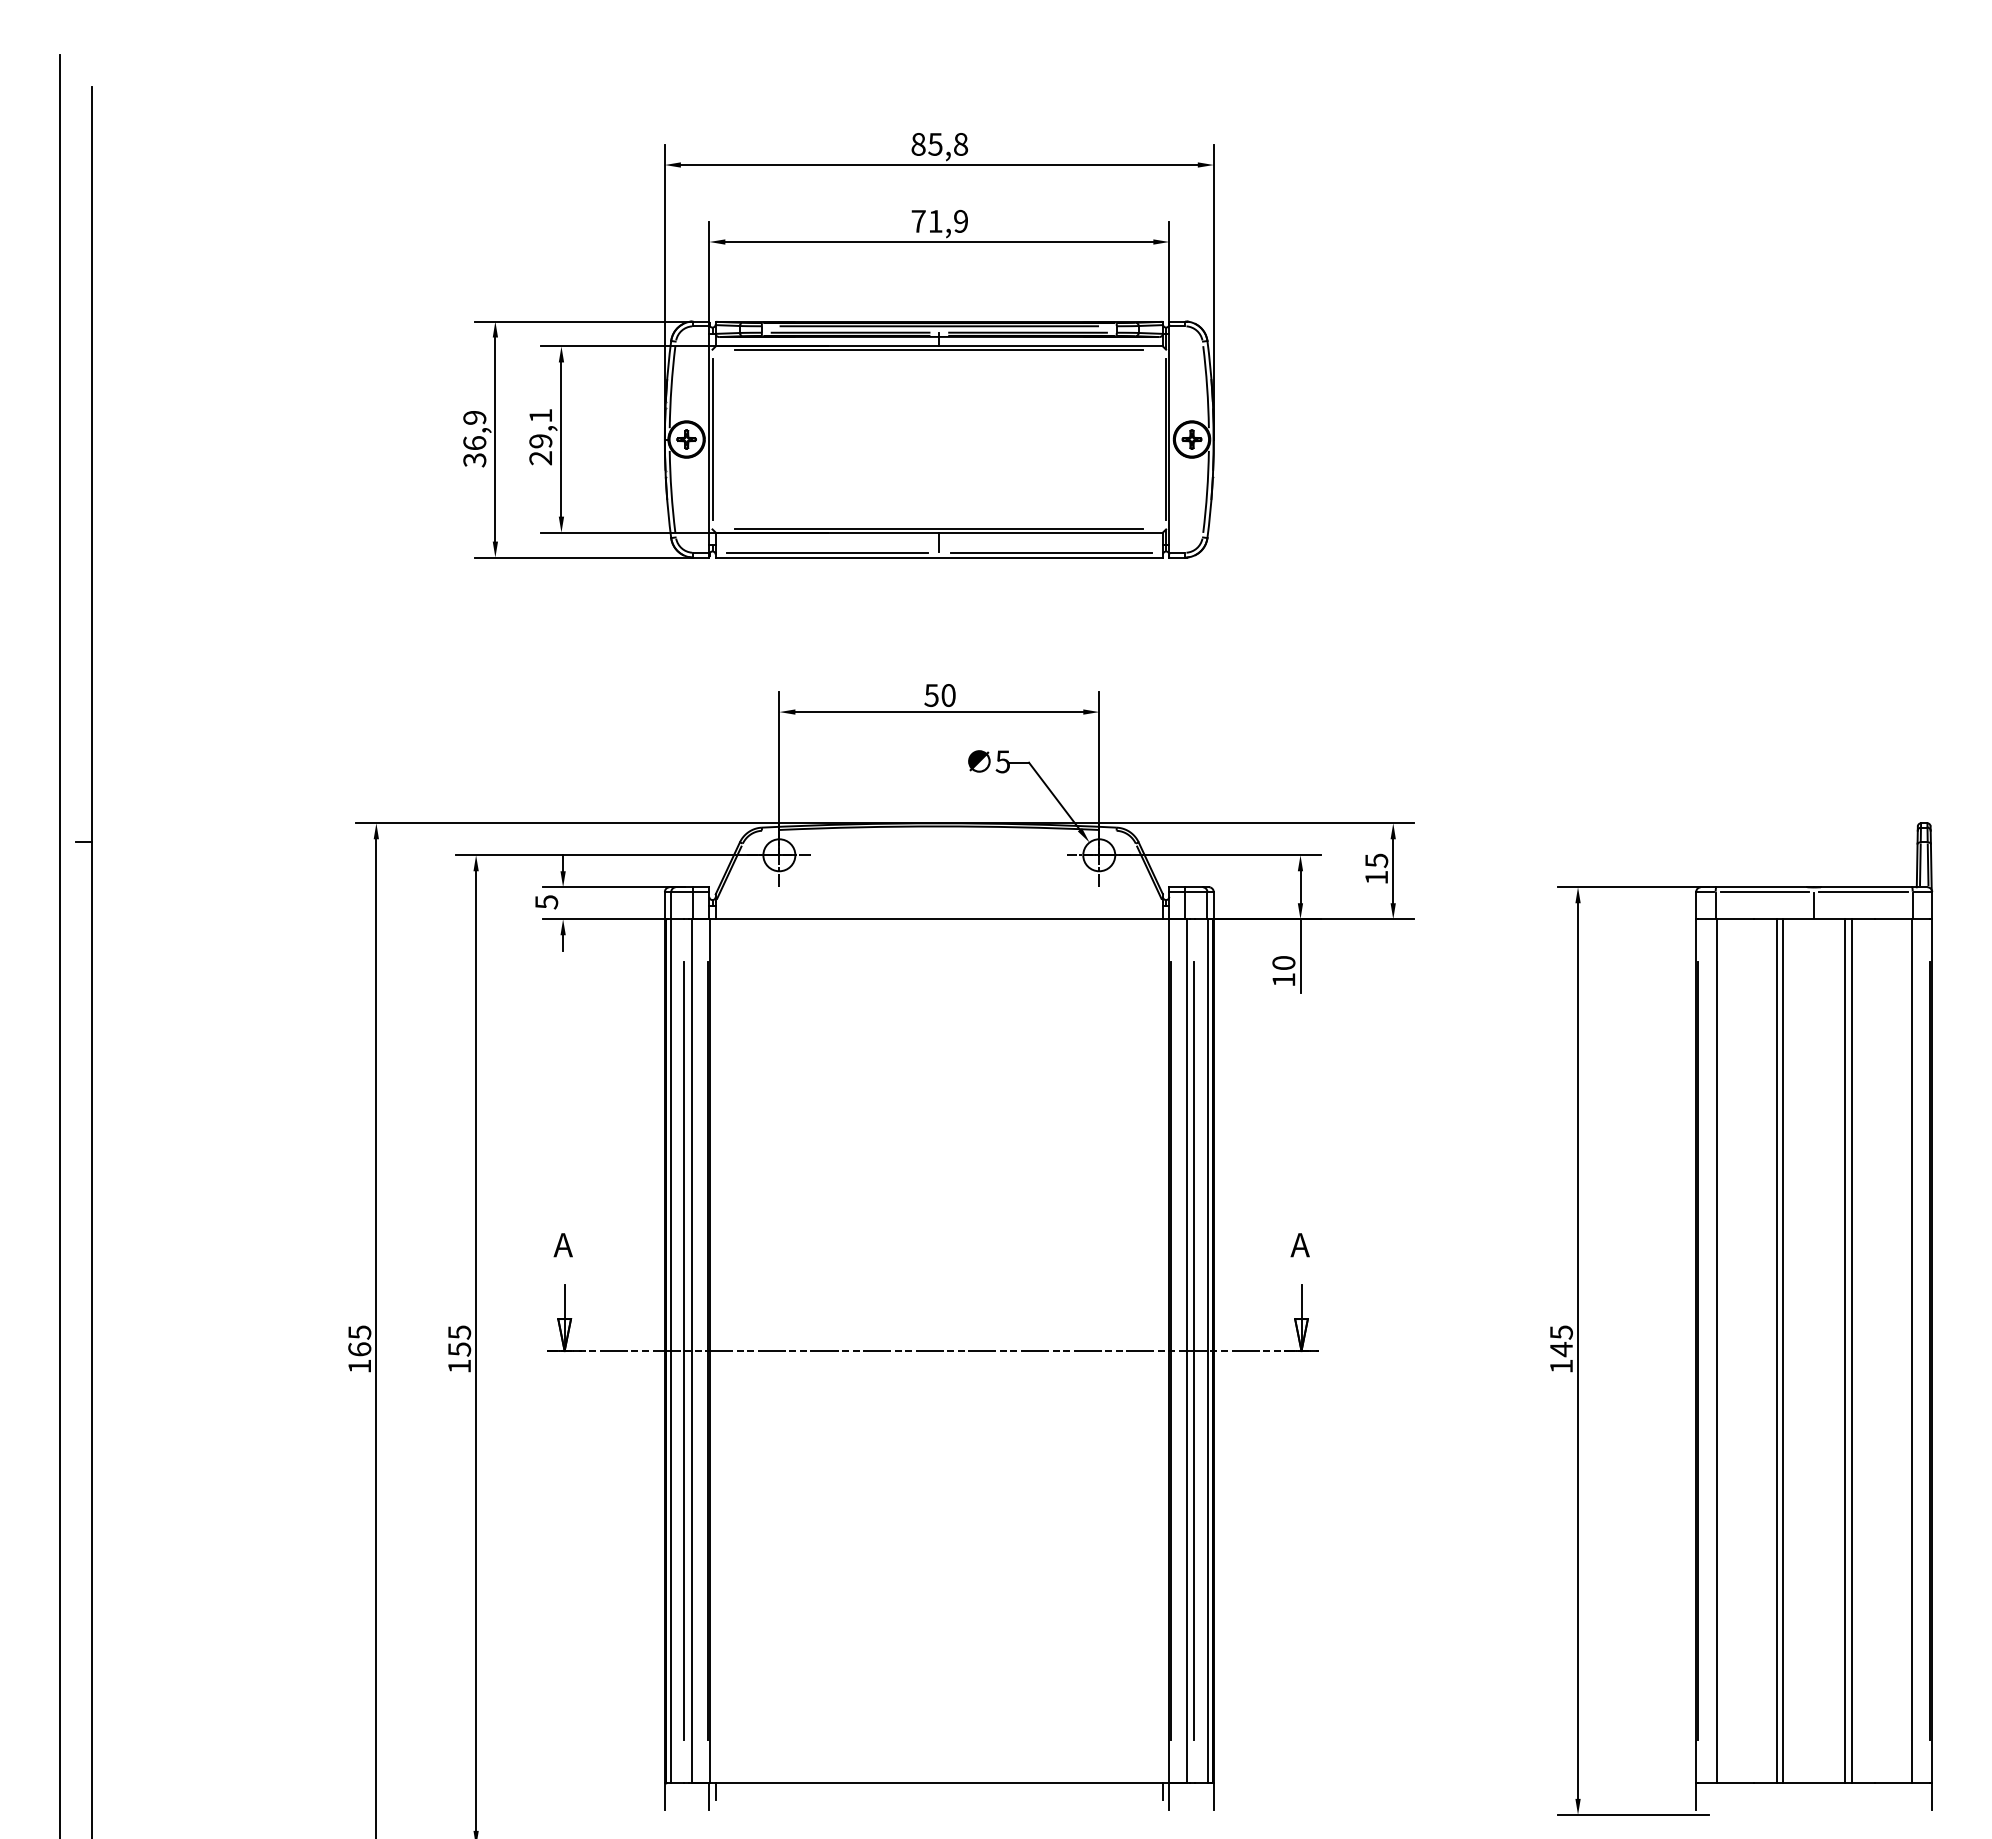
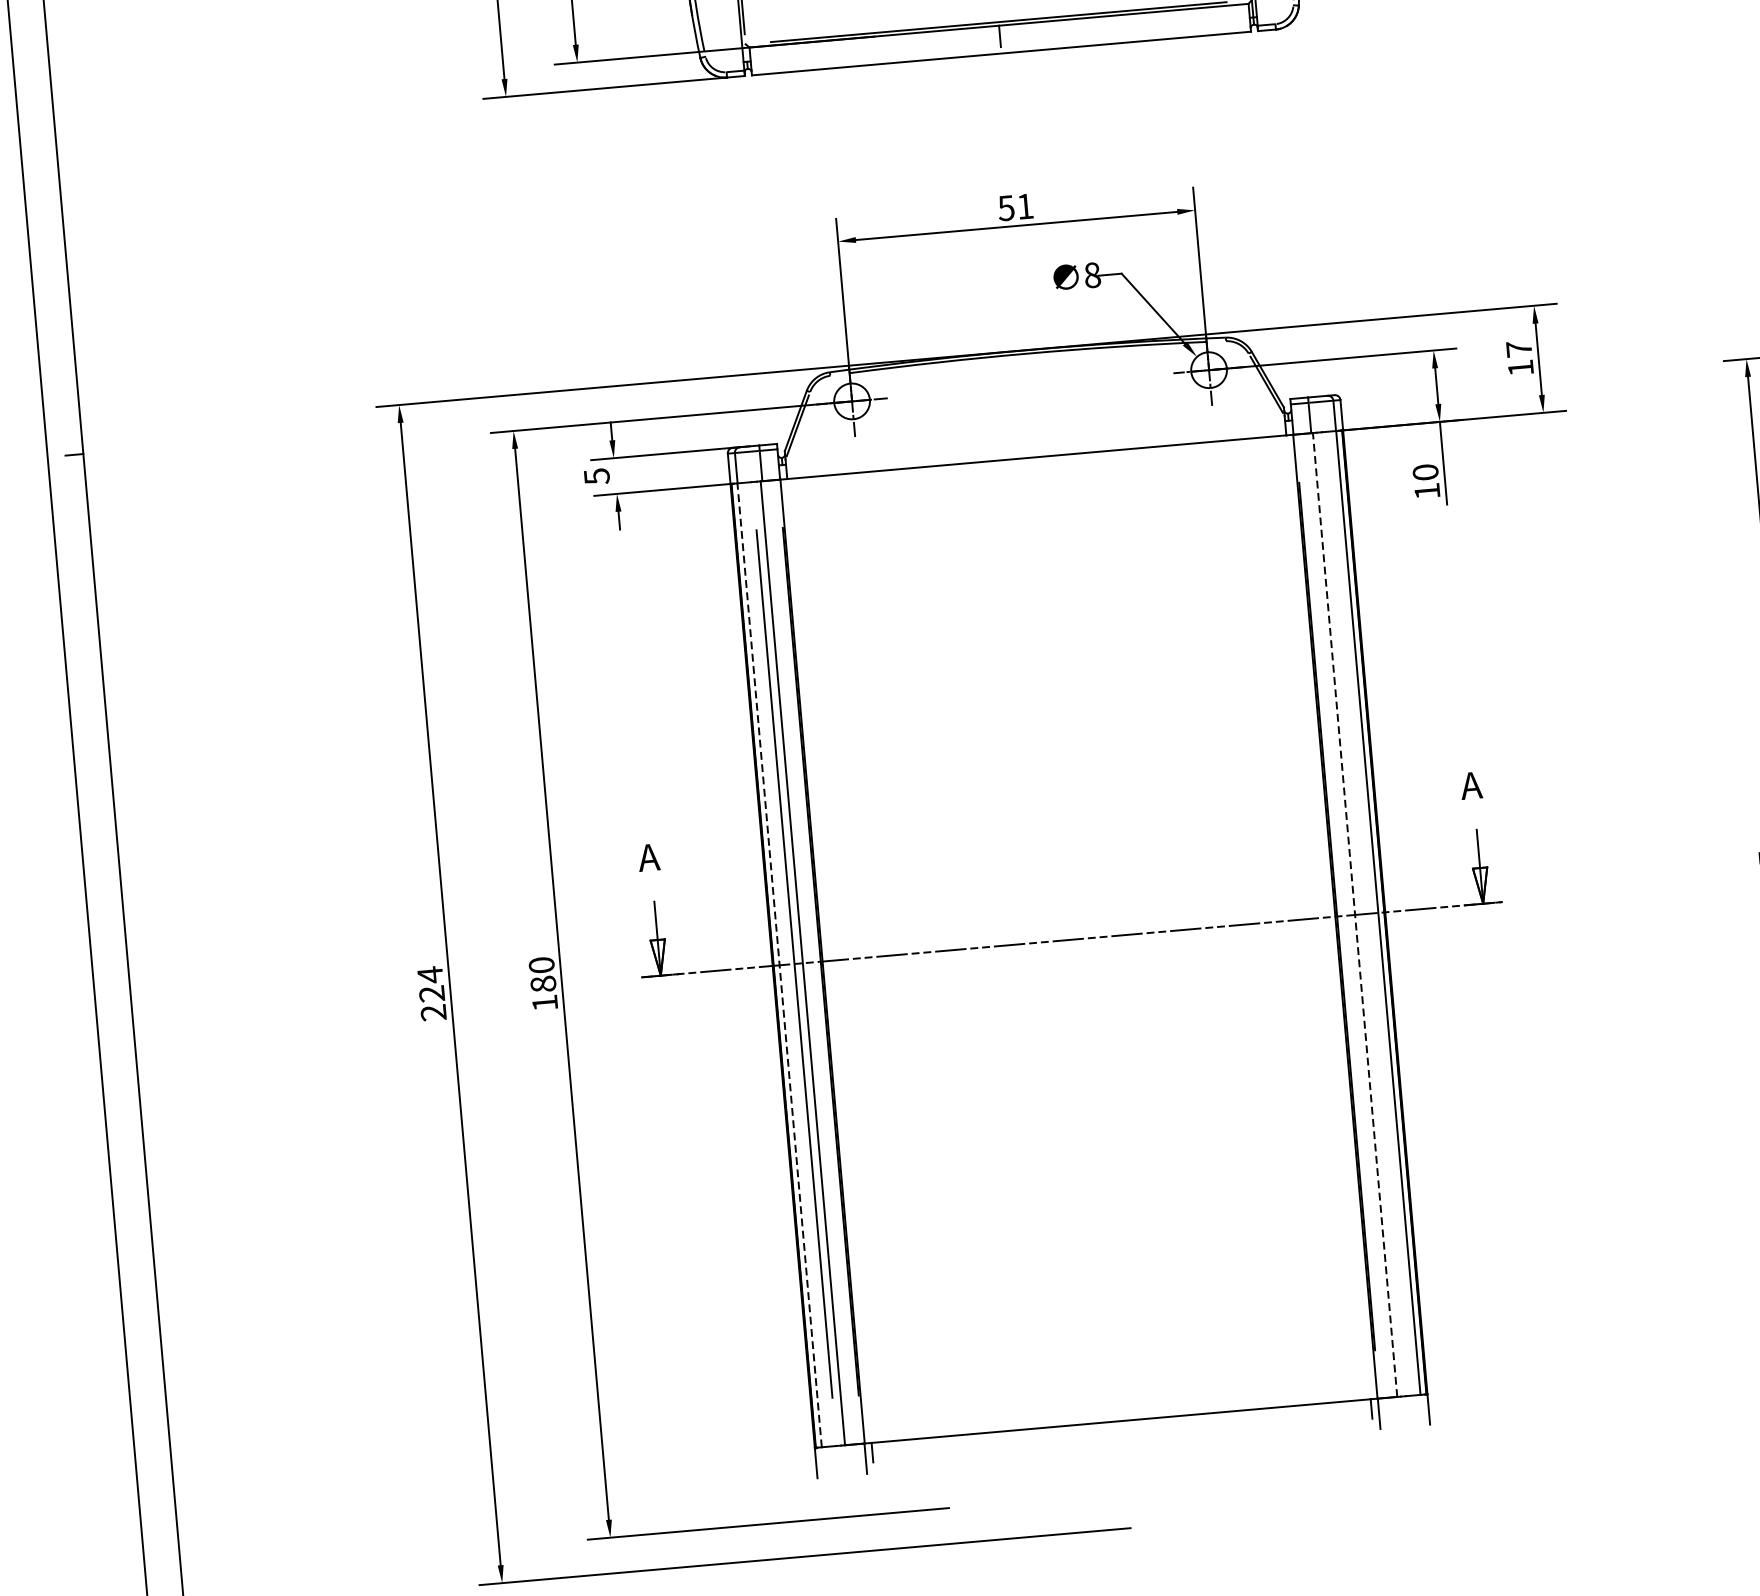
line: (827, 552) -> (876, 58), removed
line: (1050, 552) -> (1125, 37), removed
text: (948, 695) -> (1025, 206), 50 -> 51
text: (1002, 761) -> (1091, 274), 5 -> 8
text: (1376, 860) -> (1518, 348), 15 -> 17
text: (459, 1340) -> (542, 974), 155 -> 180
text: (359, 1349) -> (431, 993), 165 -> 224
line: (1194, 1350) -> (1363, 913), removed
line: (671, 1351) -> (780, 965), solid -> dashed
line: (1186, 1351) -> (1354, 915), solid -> dashed

